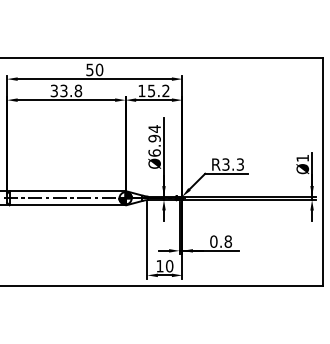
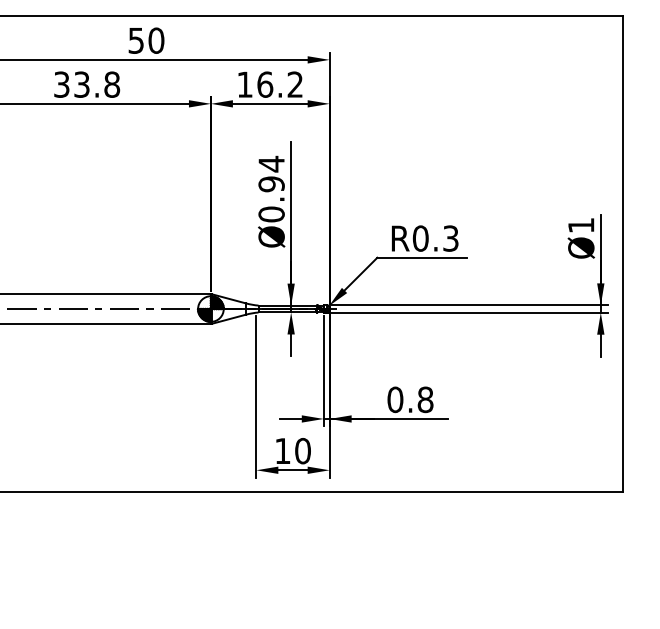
text: (151, 90) -> (265, 83), 15.2 -> 16.2
text: (154, 152) -> (271, 213), Ø6.94 -> Ø0.94
text: (225, 164) -> (419, 238), R3.3 -> R0.3

